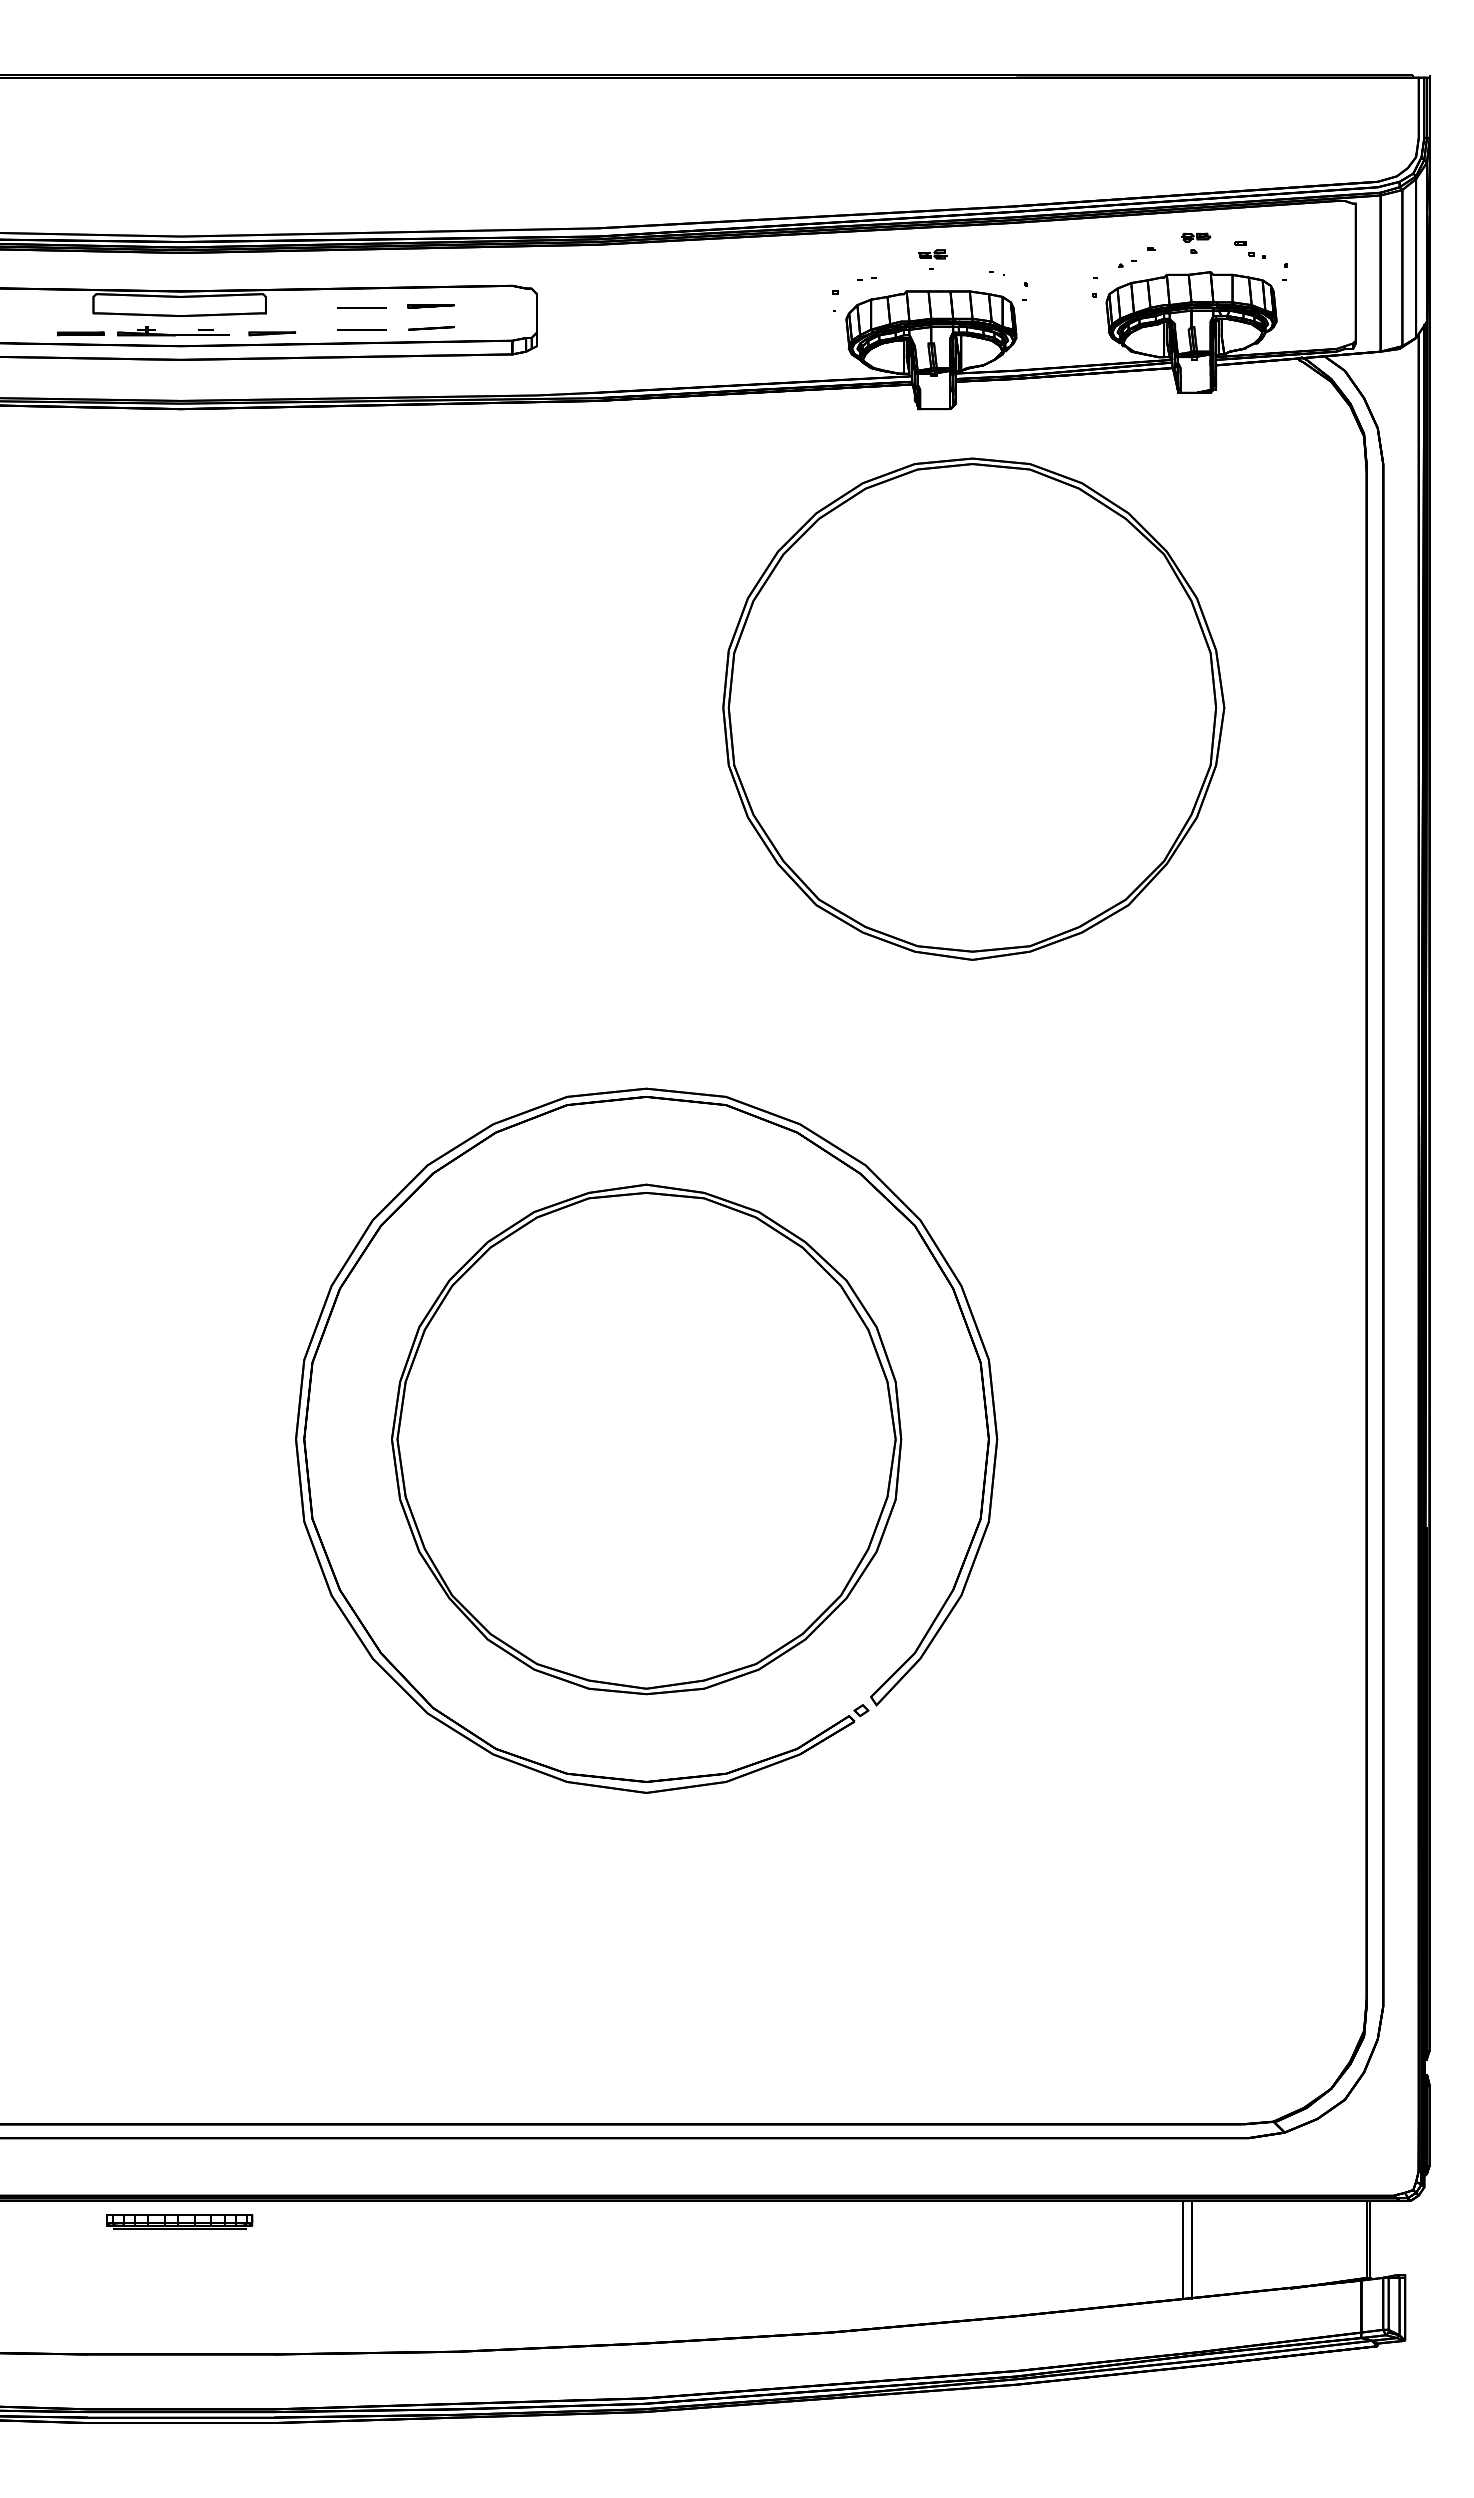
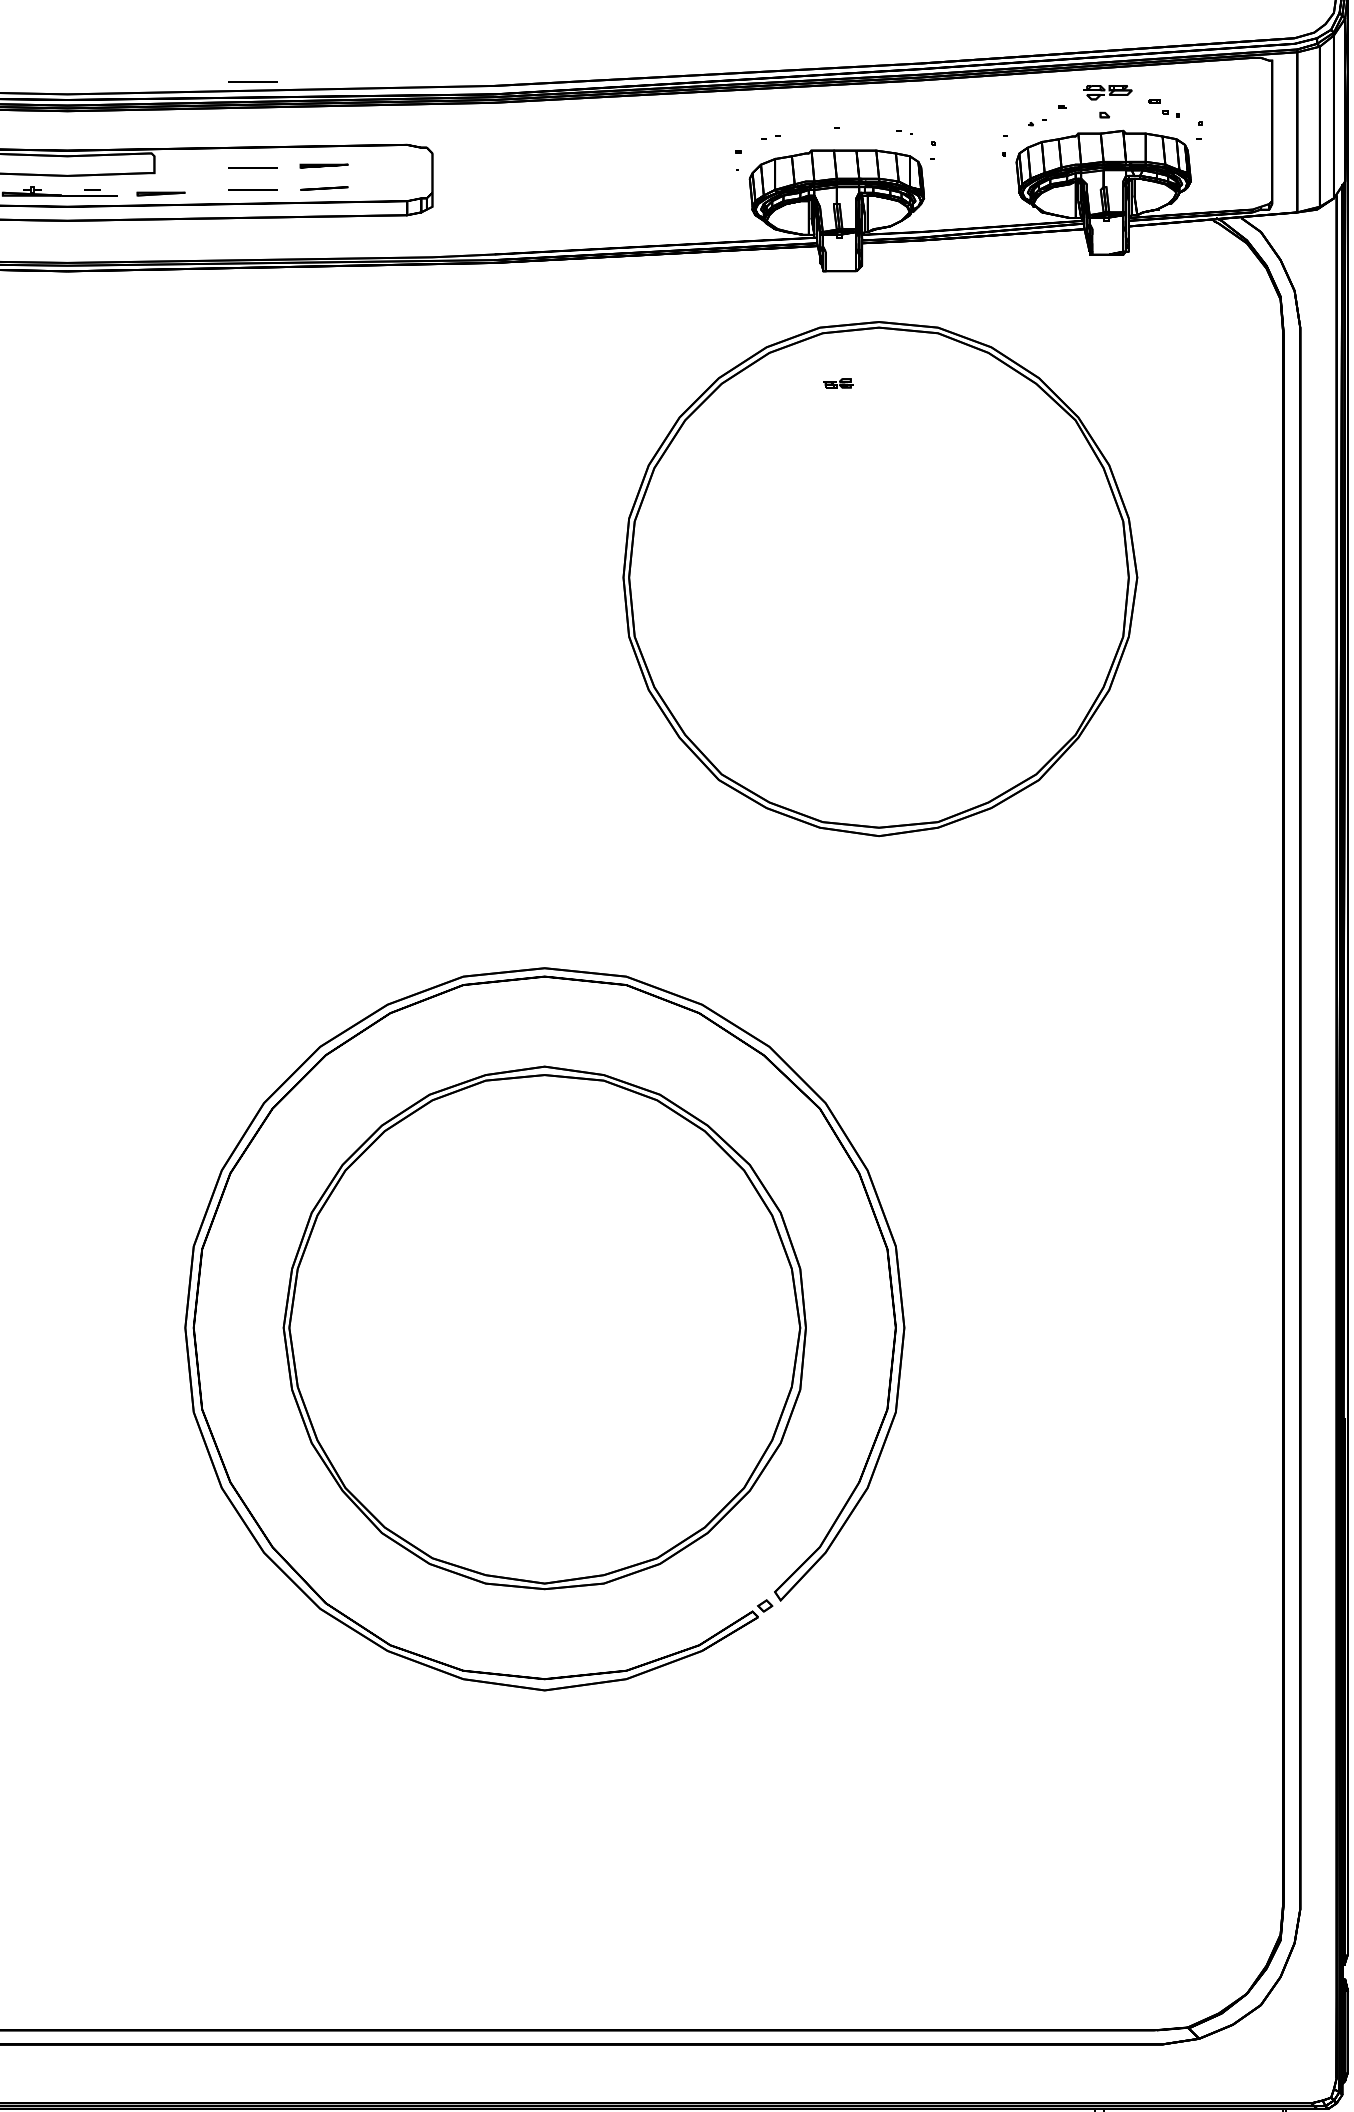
line: (361, 224) -> (252, 81), added
part: (1196, 242) -> (1108, 100), size x1.6
part: (932, 254) -> (838, 383), moved

